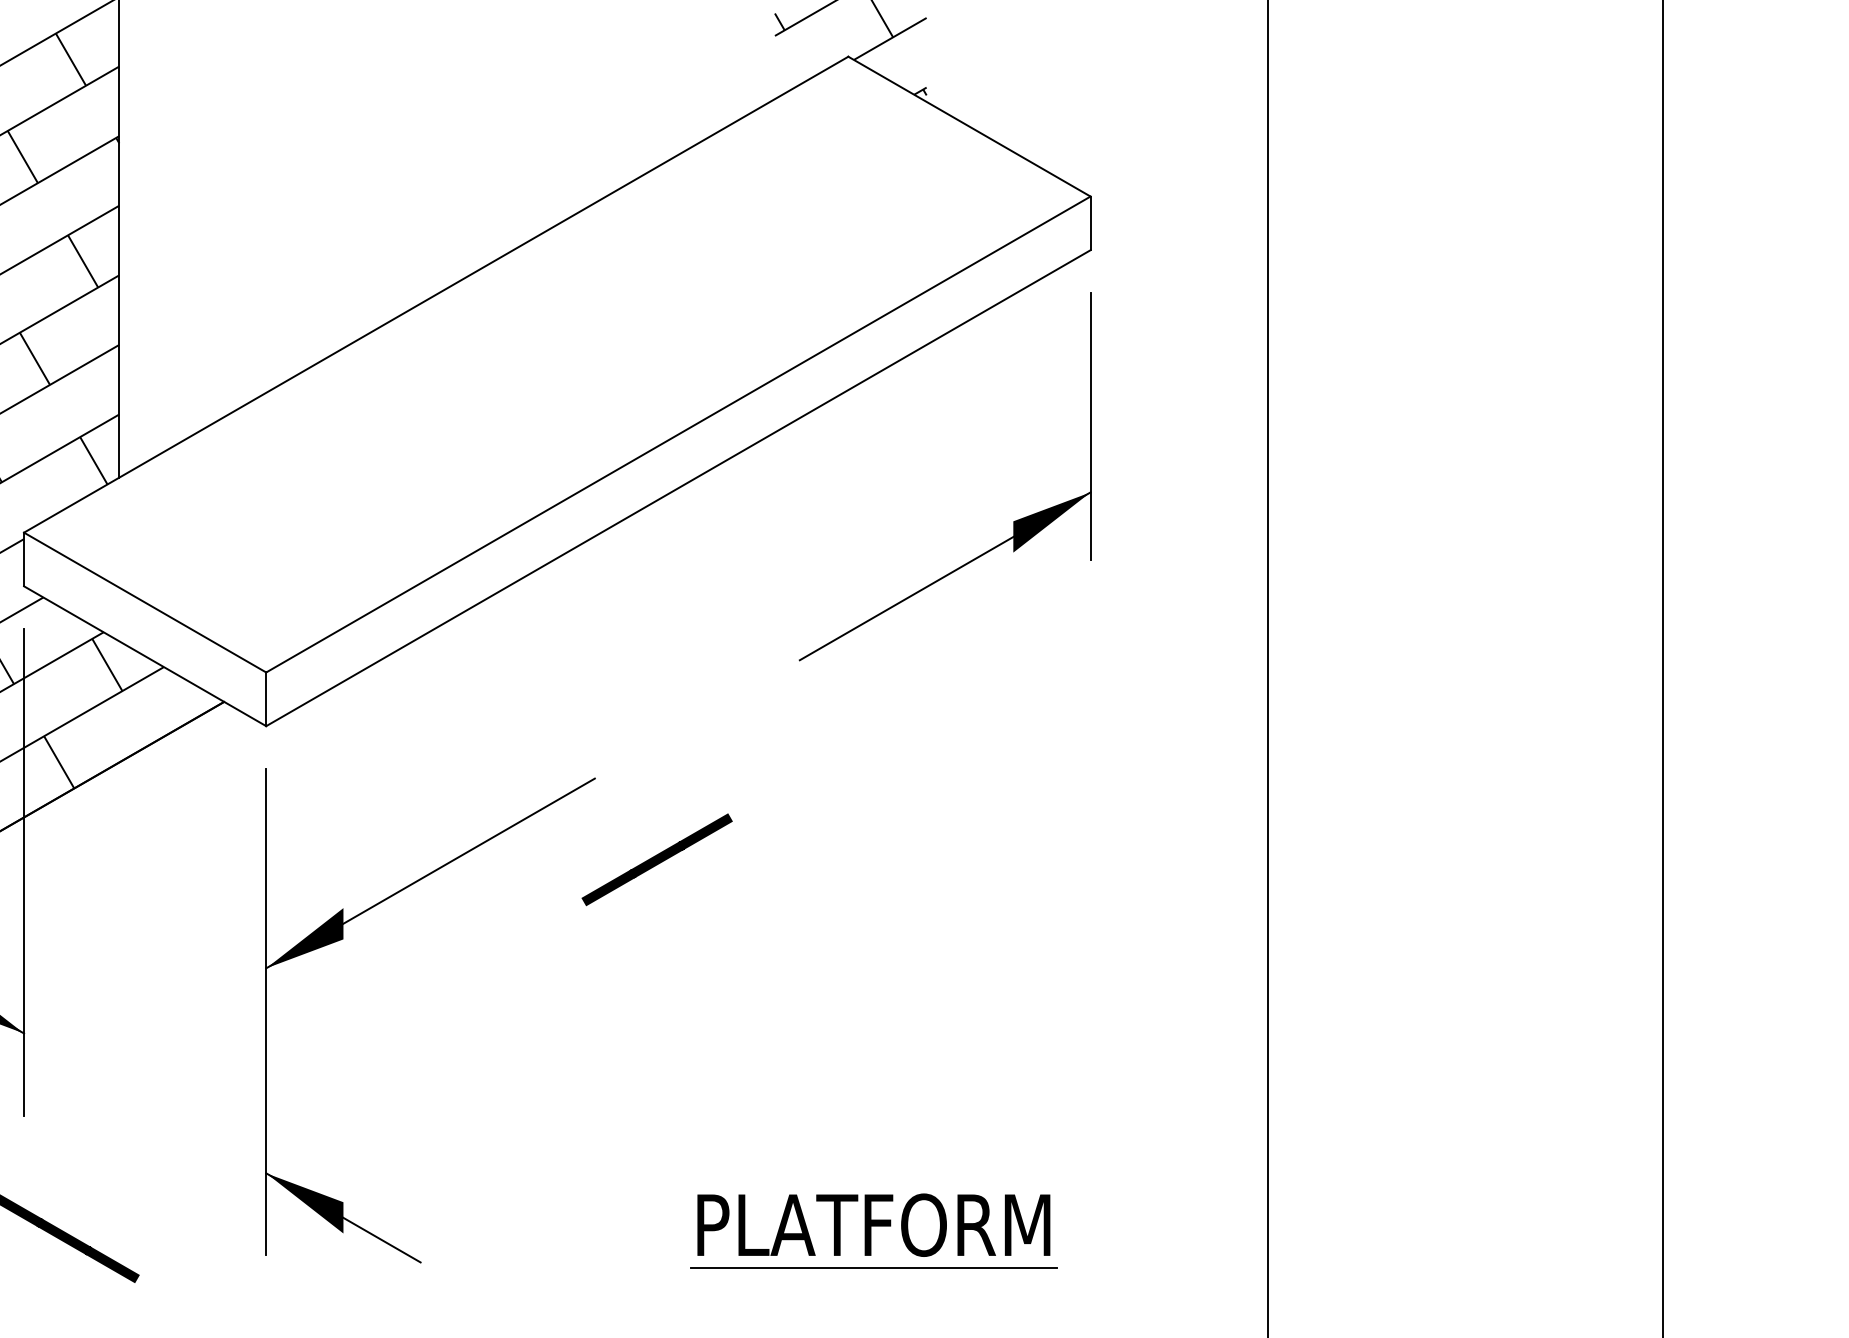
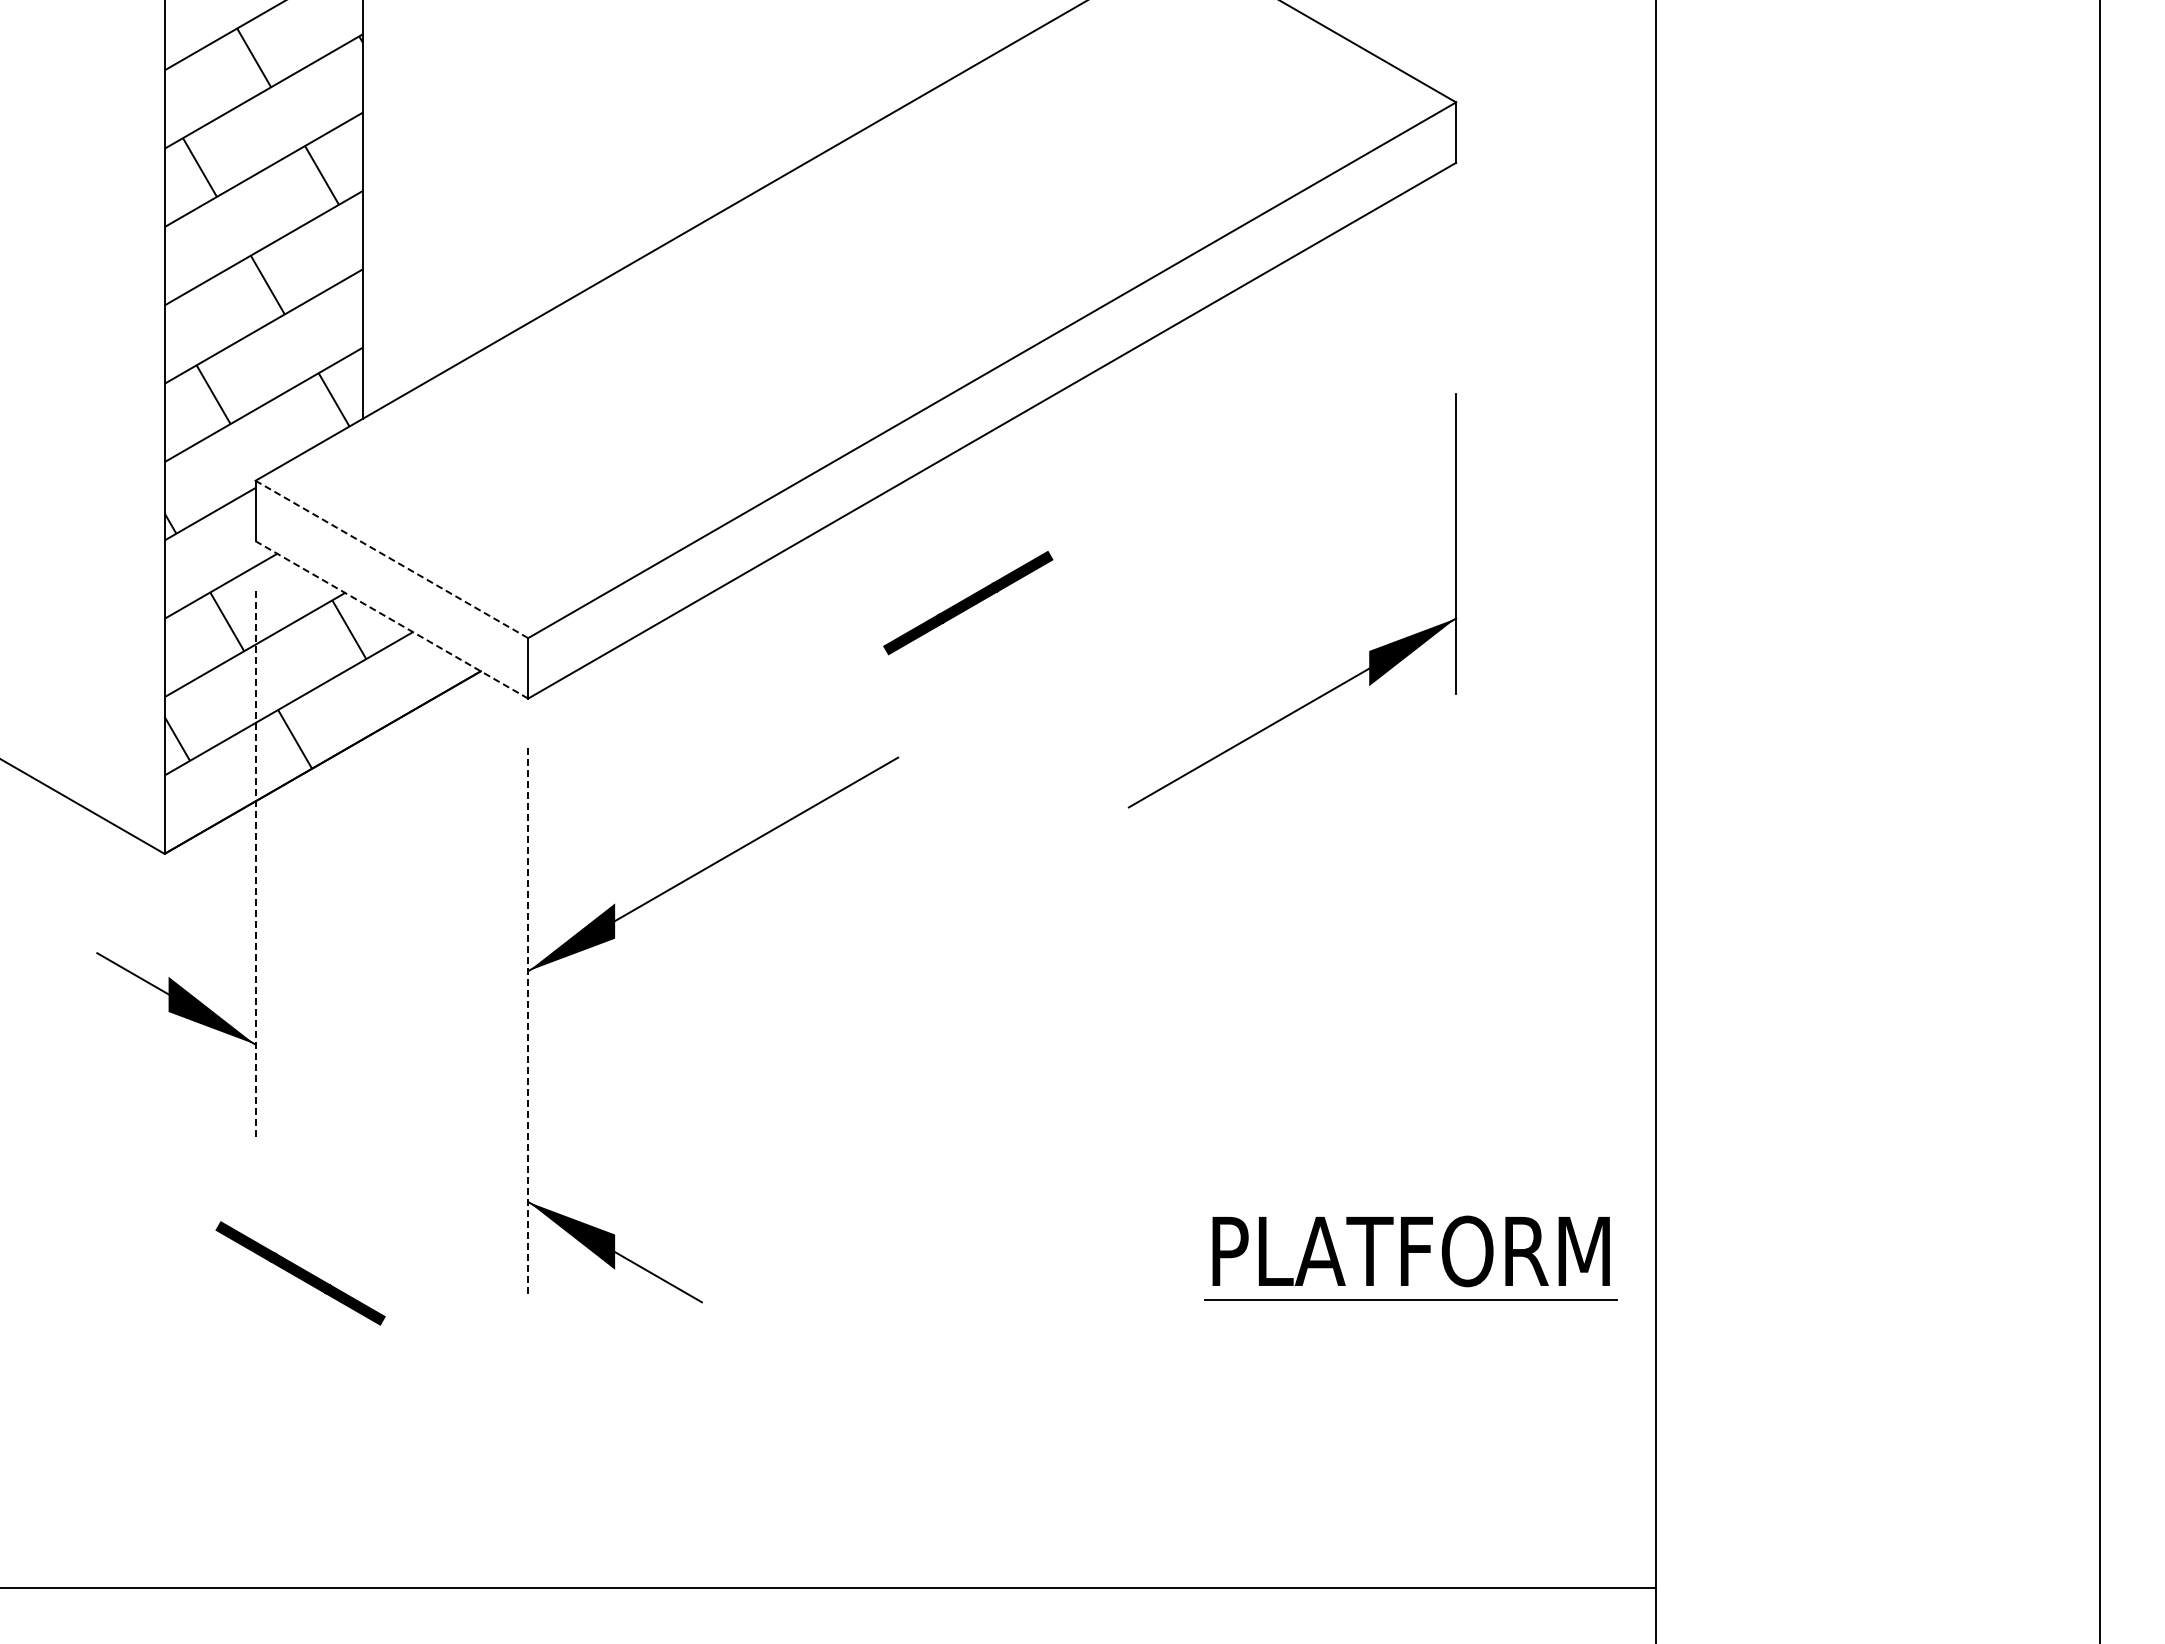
part: (1013, 521) -> (1369, 651), moved
line: (144, 602) -> (391, 559), solid -> dashed
line: (144, 655) -> (391, 619), solid -> dashed
text: (657, 860) -> (968, 603), moved
line: (24, 872) -> (255, 863), solid -> dashed
line: (266, 1012) -> (528, 1020), solid -> dashed
part: (873, 1230) -> (1410, 1257), moved

